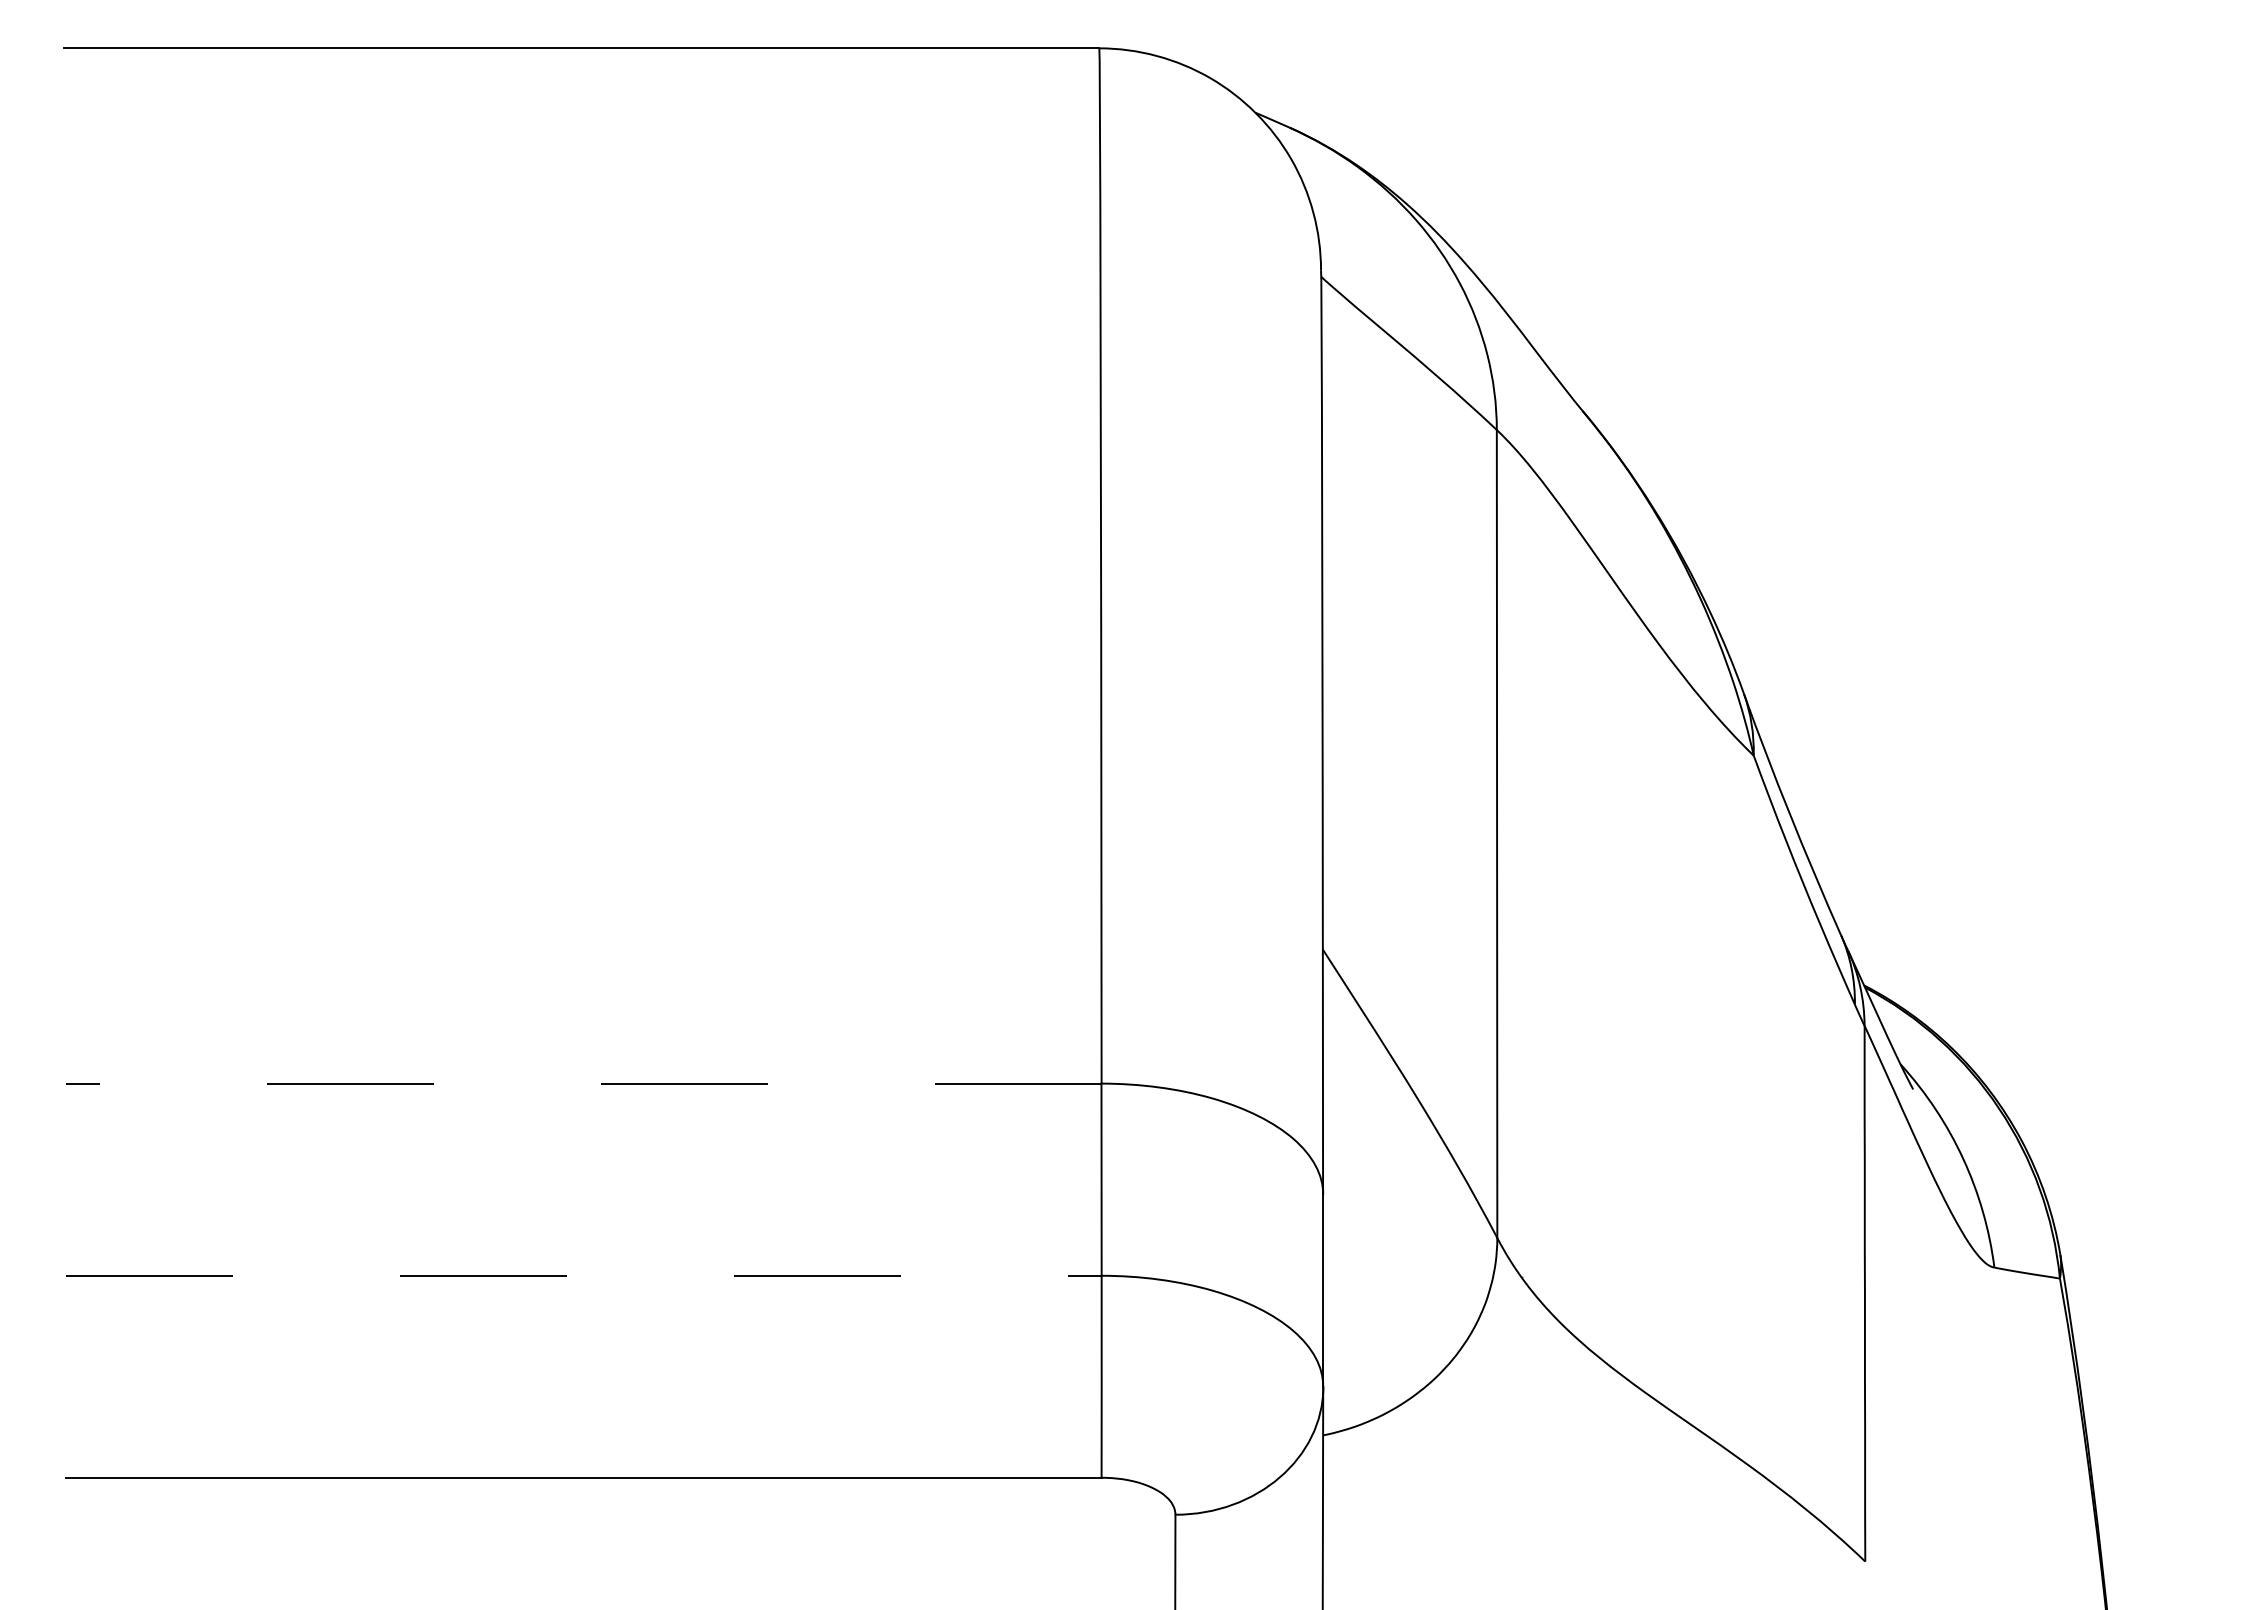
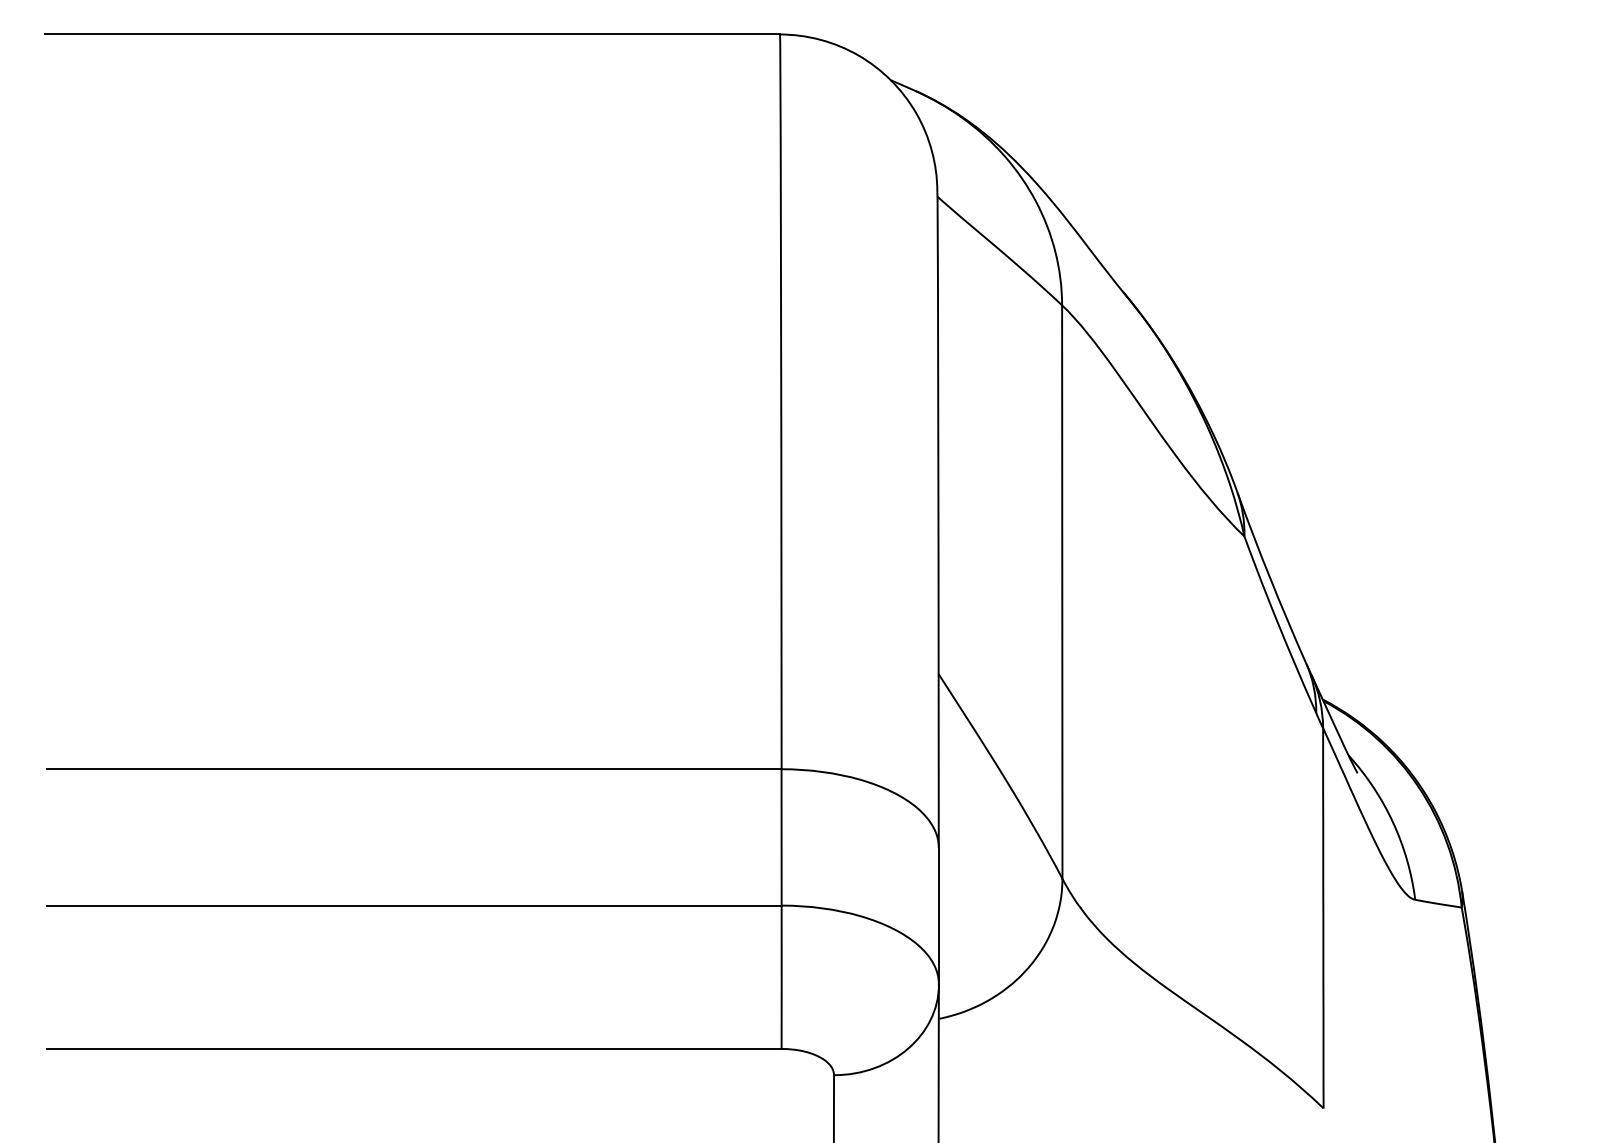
line: (583, 1083) -> (413, 769), dashed -> solid
line: (584, 1275) -> (414, 905), dashed -> solid

